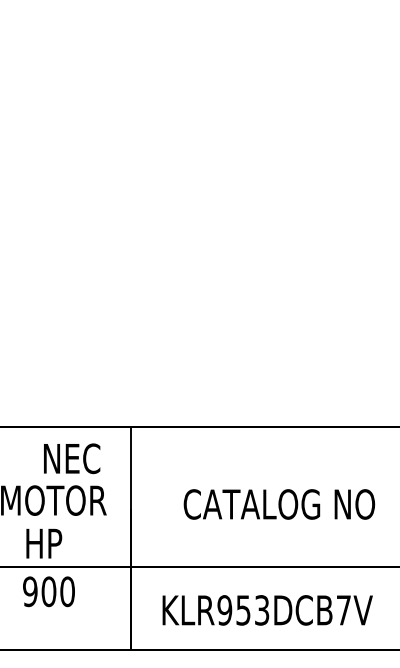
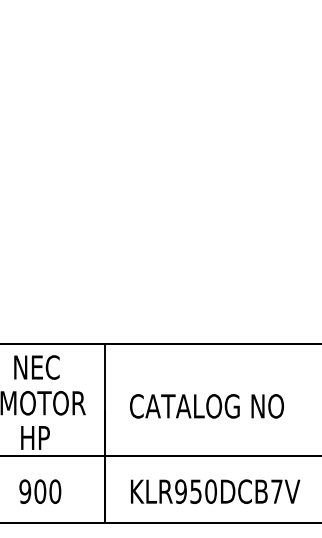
text: (71, 458) -> (36, 367), moved
text: (278, 504) -> (206, 406), moved
text: (49, 591) -> (40, 491), moved
text: (261, 610) -> (210, 491), KLR953DCB7V -> KLR950DCB7V

